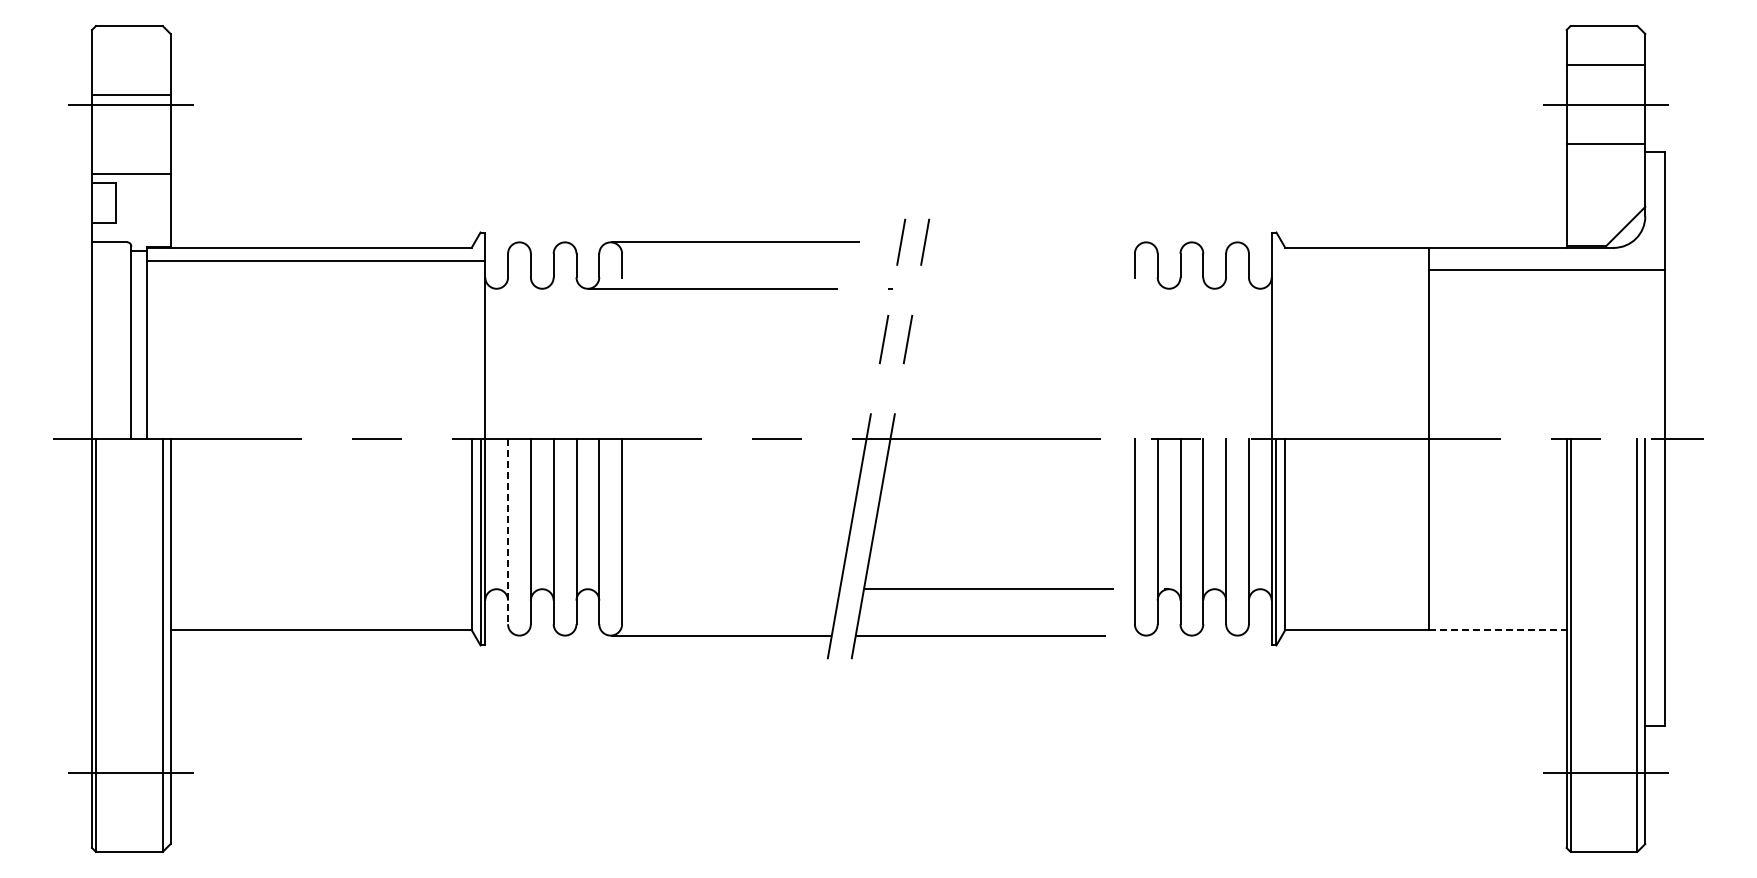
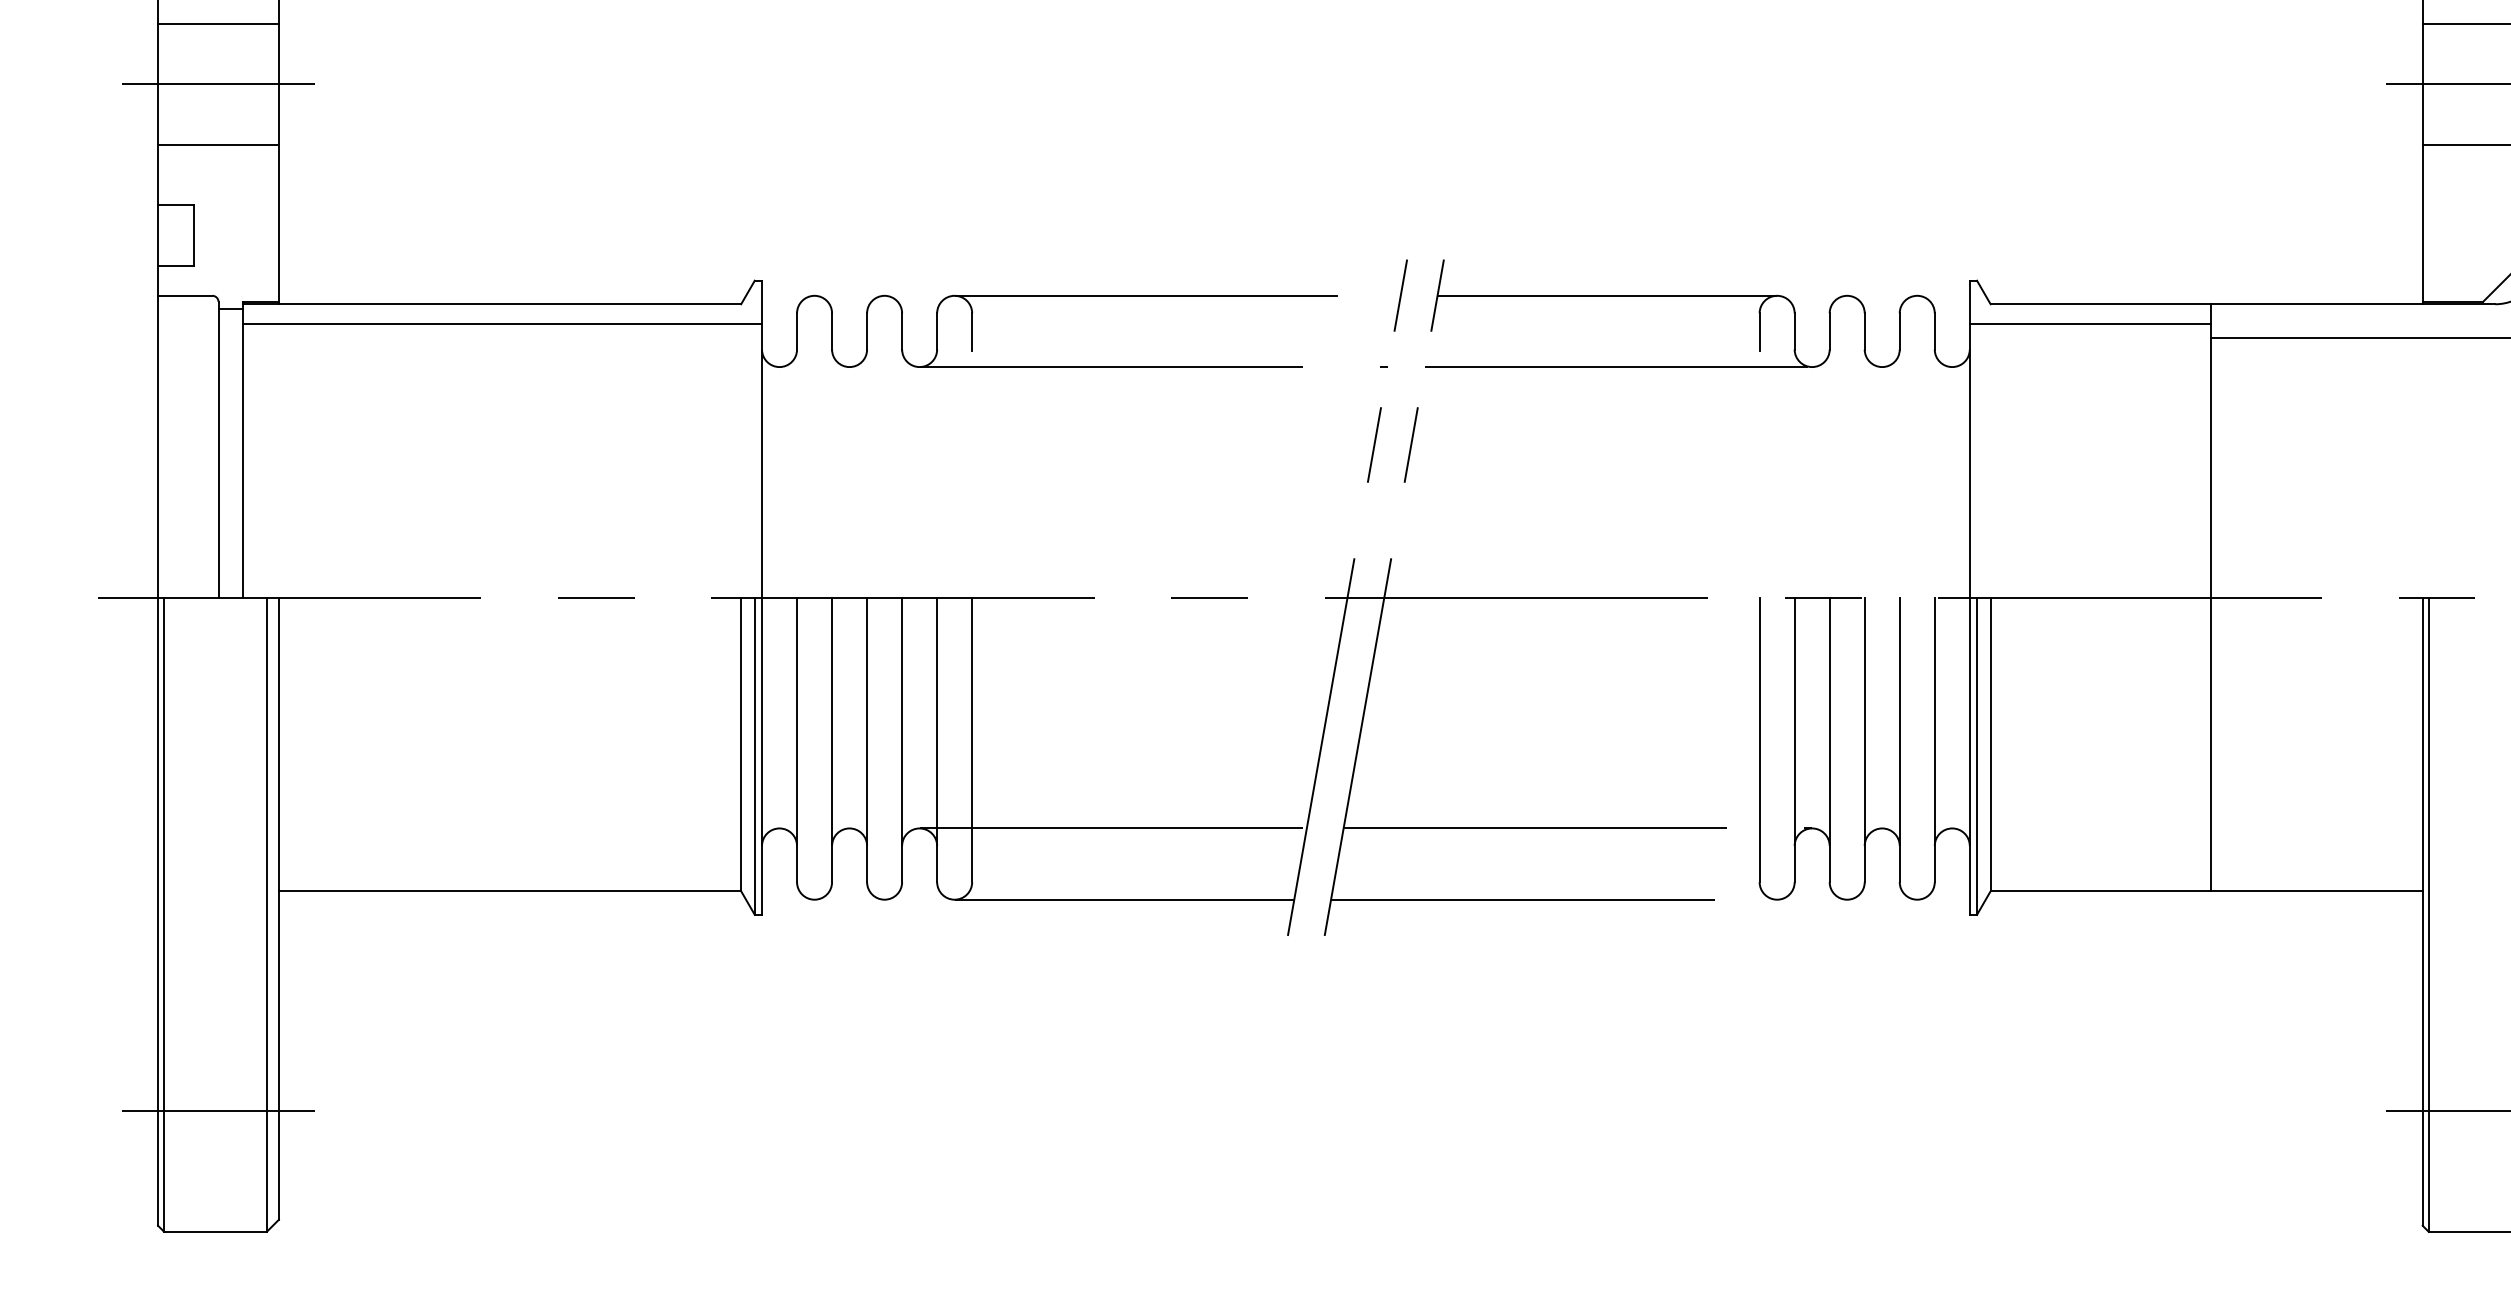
line: (131, 95) -> (218, 24), moved
line: (131, 174) -> (218, 145), moved
line: (1035, 242) -> (1607, 296), added
line: (1350, 260) -> (2090, 323), added
line: (1042, 288) -> (1617, 366), added
line: (508, 531) -> (797, 739), dashed -> solid
line: (713, 589) -> (1112, 828), added
line: (1497, 630) -> (2316, 891), dashed -> solid

